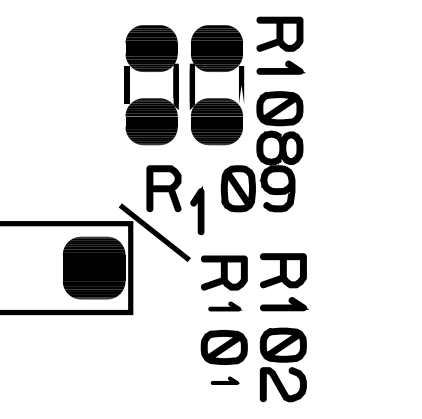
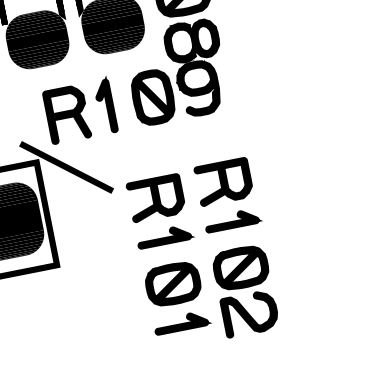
part: (197, 210) -> (105, 105), moved
part: (225, 306) -> (165, 236), size x1.43
part: (225, 380) -> (182, 322), size x1.67

